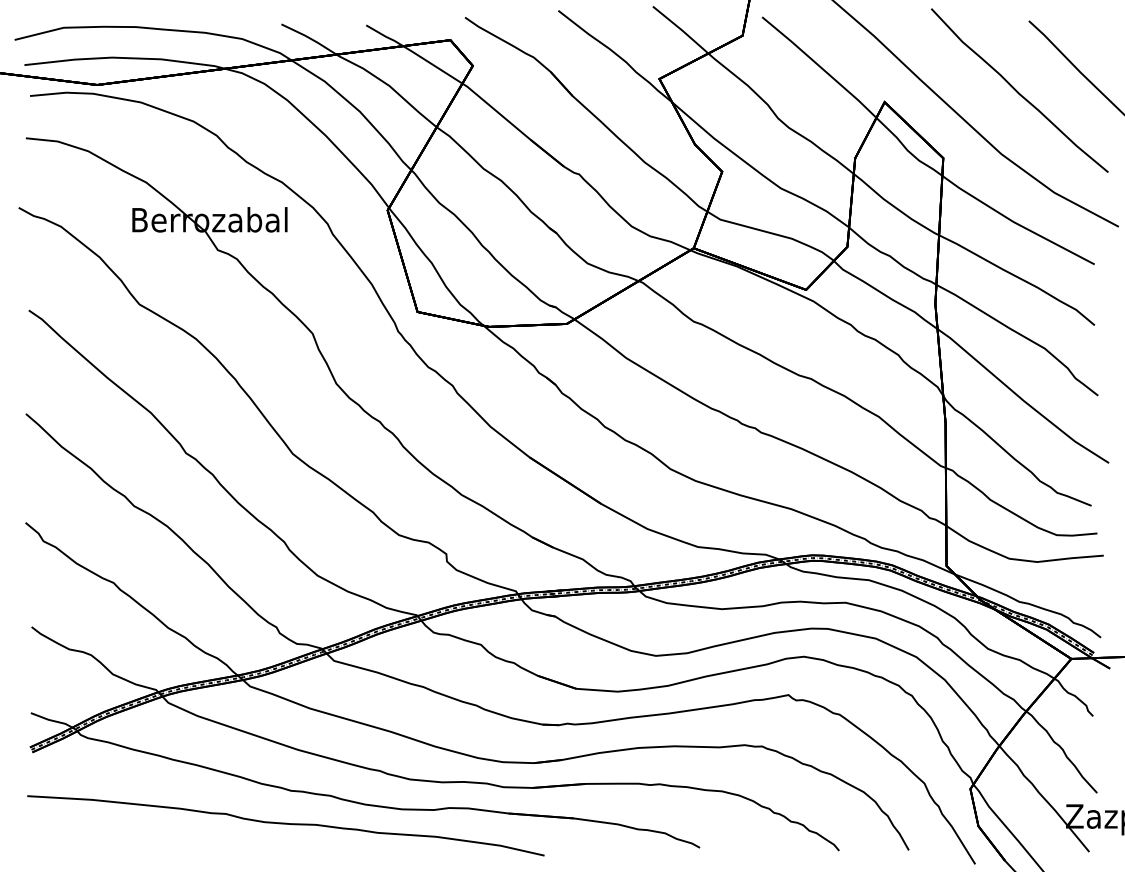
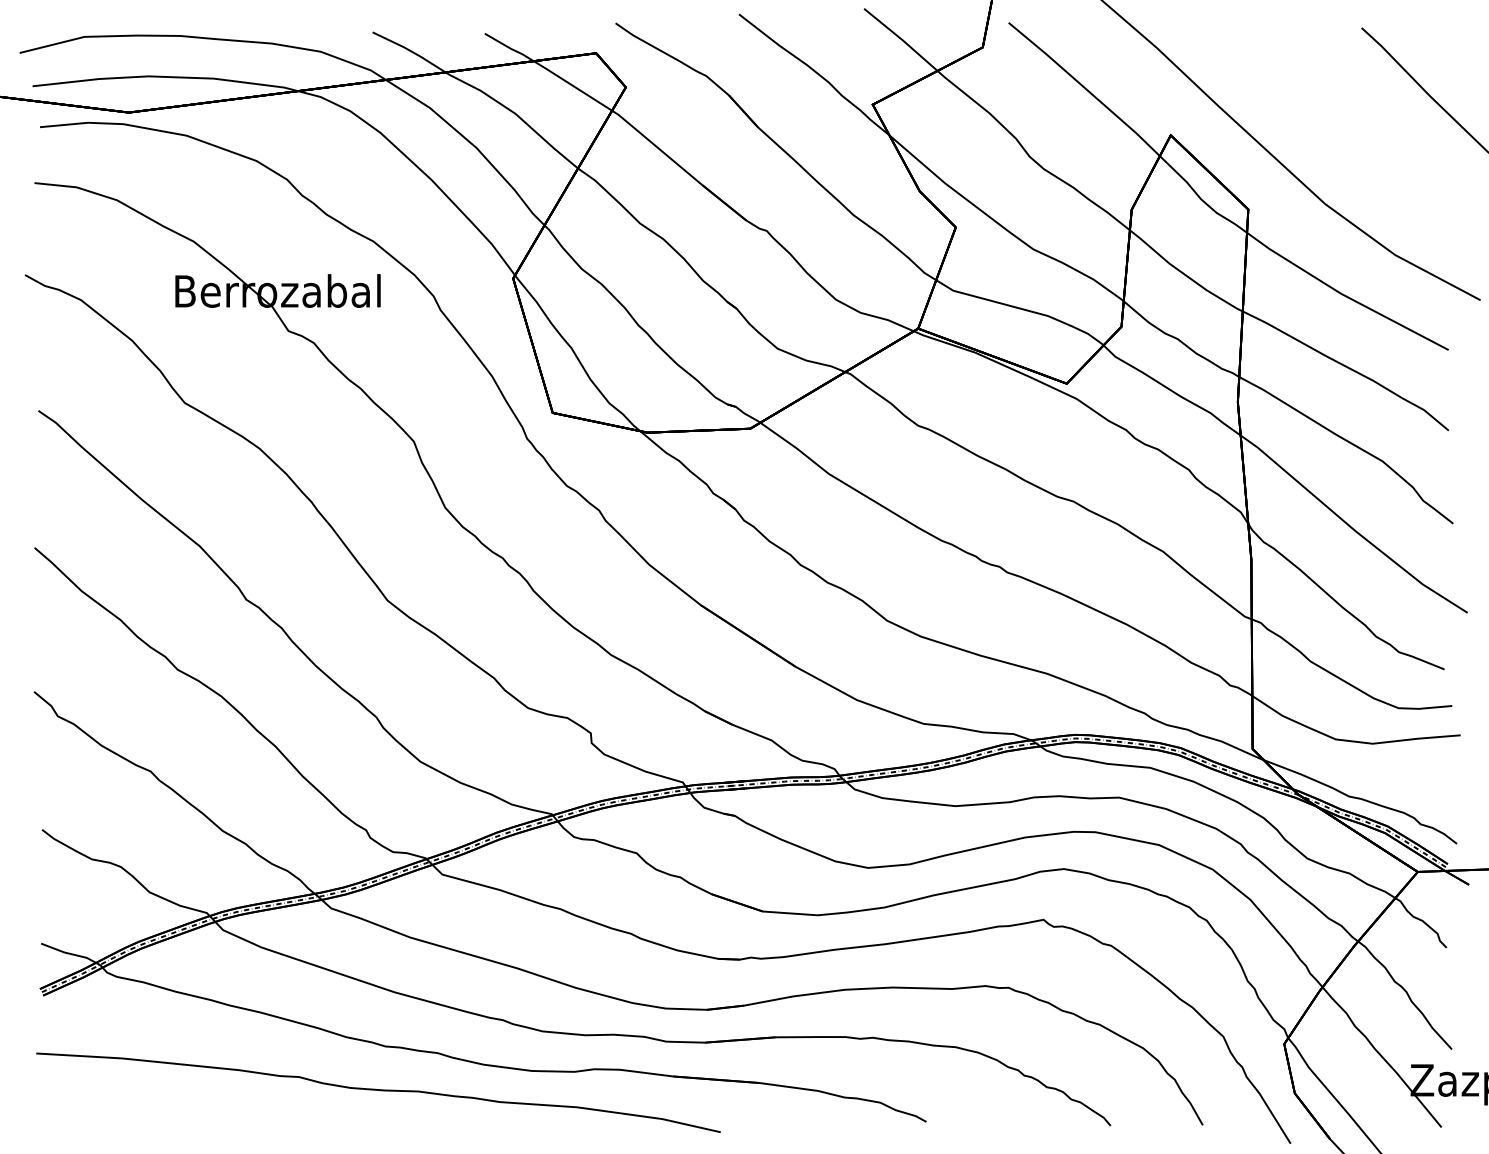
curve: (1018, 91) -> (1347, 121), removed

